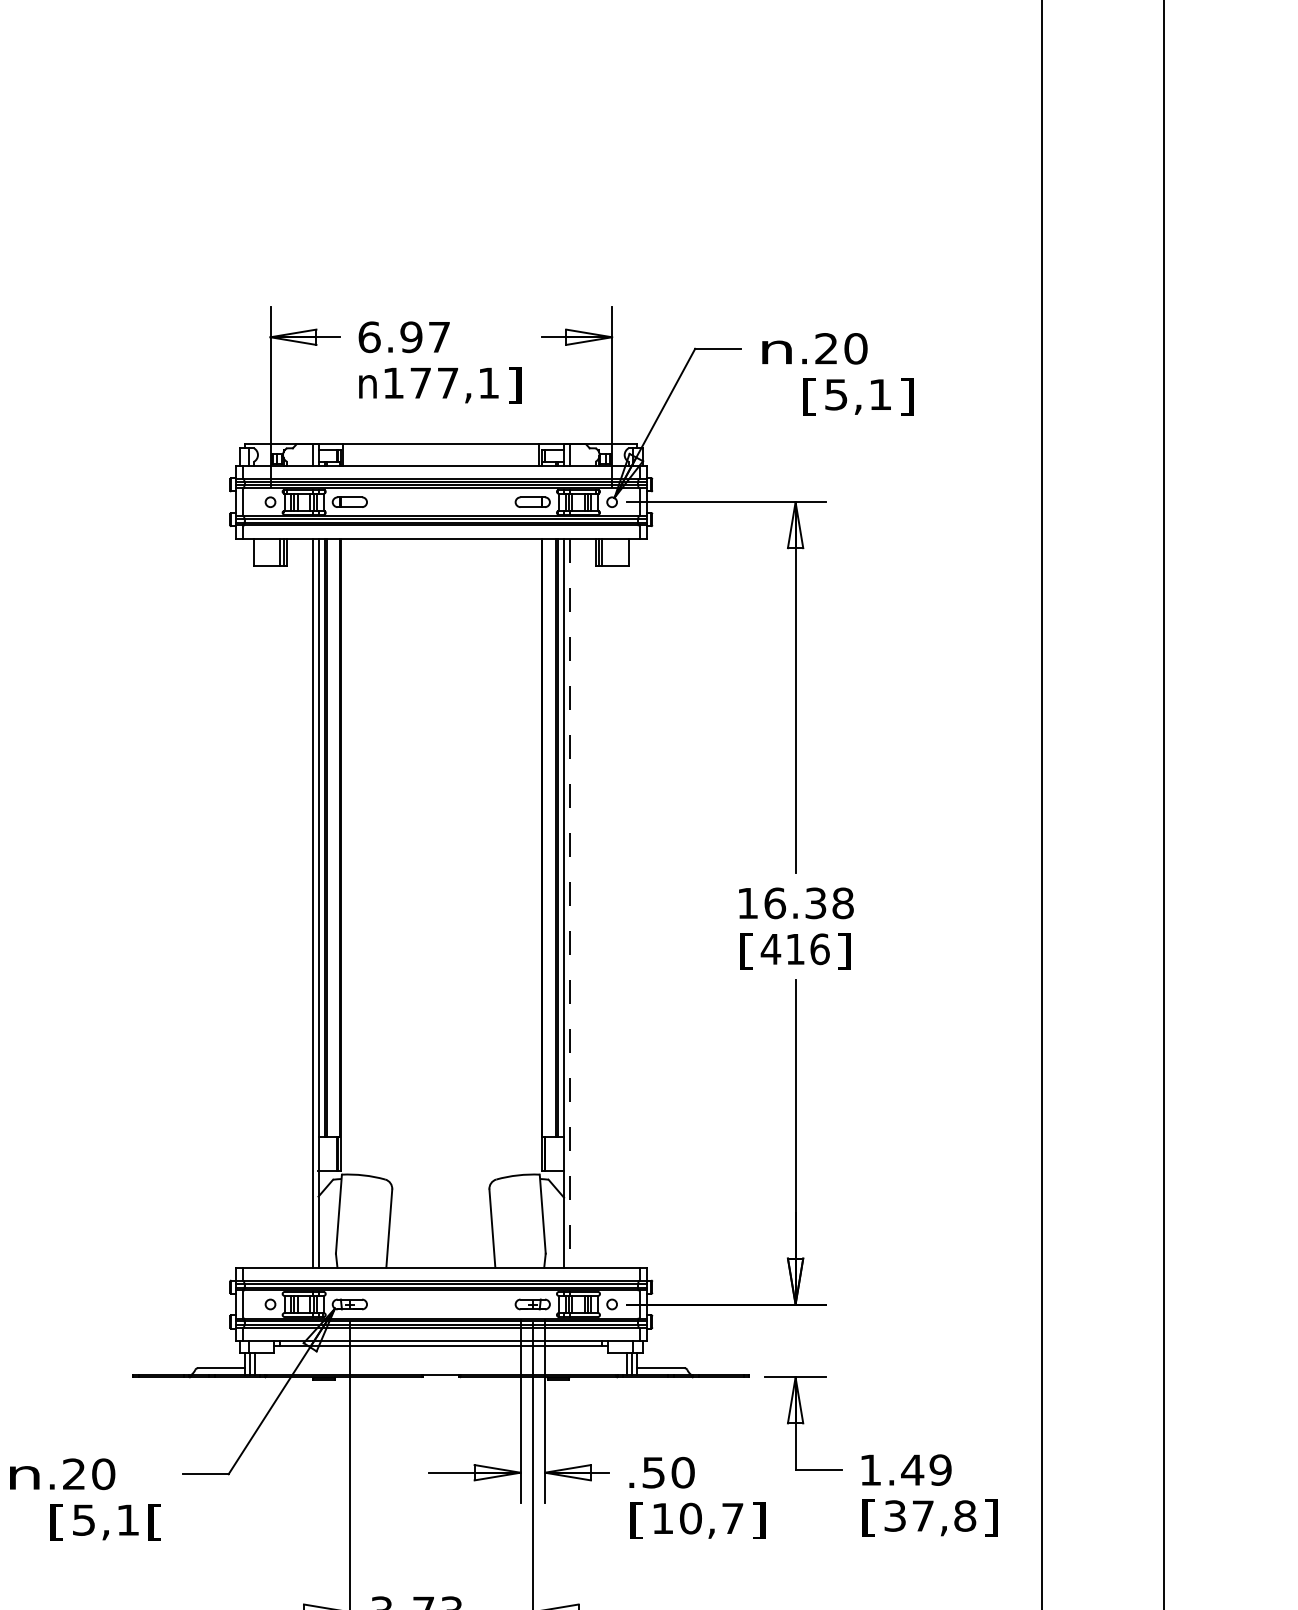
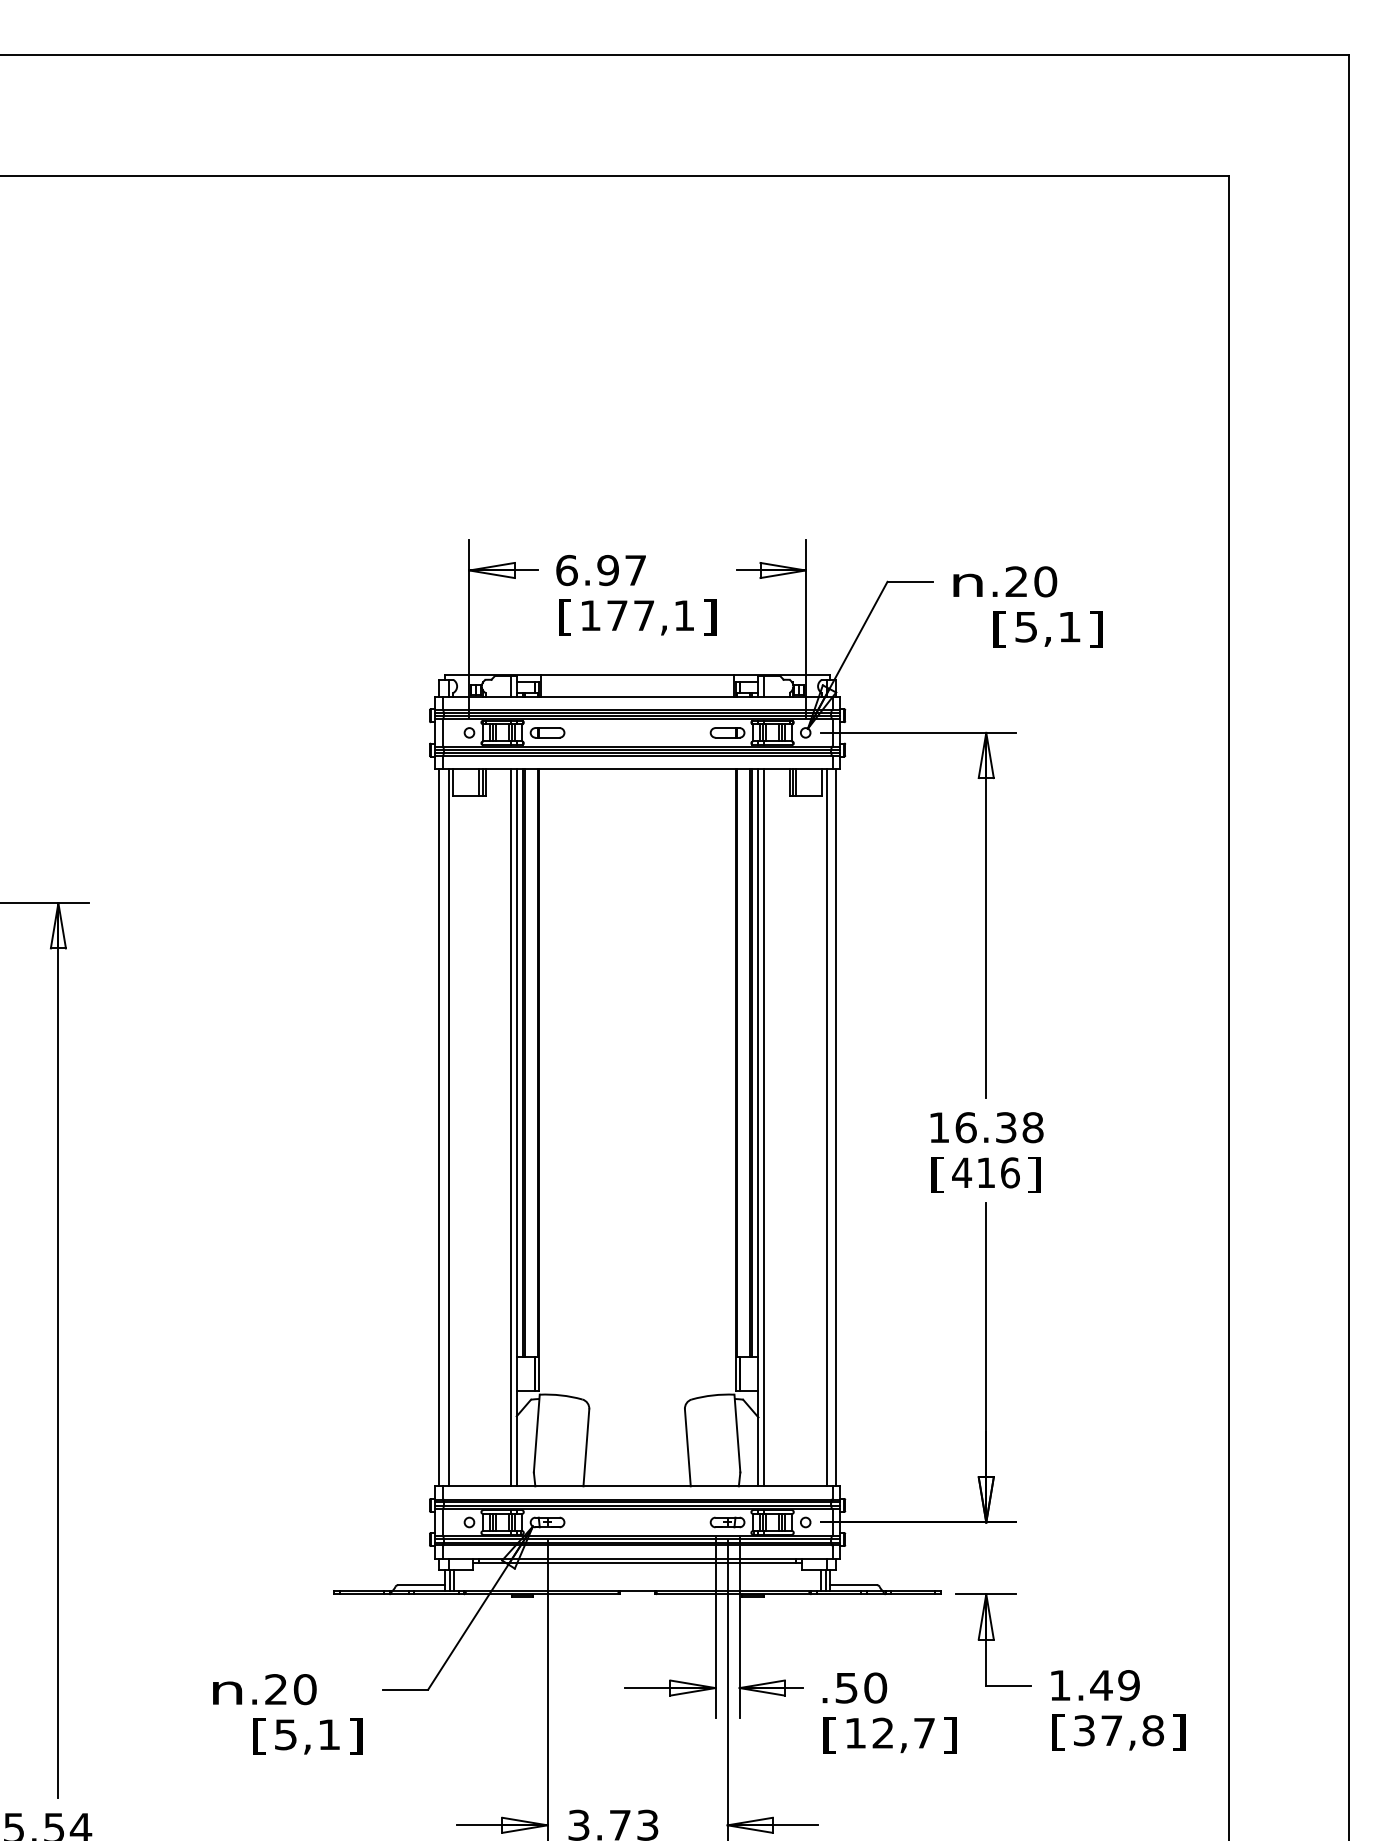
text: (368, 385) -> (565, 617), n -> [
line: (240, 903) -> (439, 1127), added
line: (249, 903) -> (448, 1127), added
line: (570, 903) -> (764, 1127), dashed -> solid
line: (633, 903) -> (826, 1127), added
line: (643, 903) -> (836, 1127), added
text: (691, 1517) -> (883, 1732), 10,7 -> 12,7
text: (154, 1521) -> (355, 1736), [ -> ]

